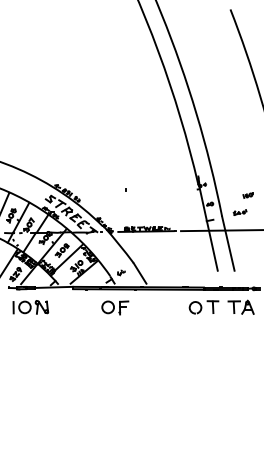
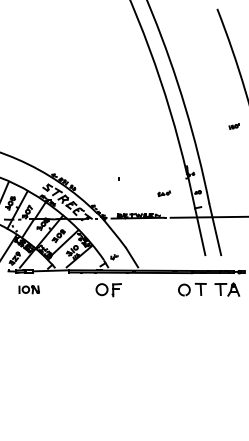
part: (247, 195) -> (233, 126), moved
part: (239, 212) -> (163, 193), moved
part: (30, 307) -> (28, 289), size x0.6

